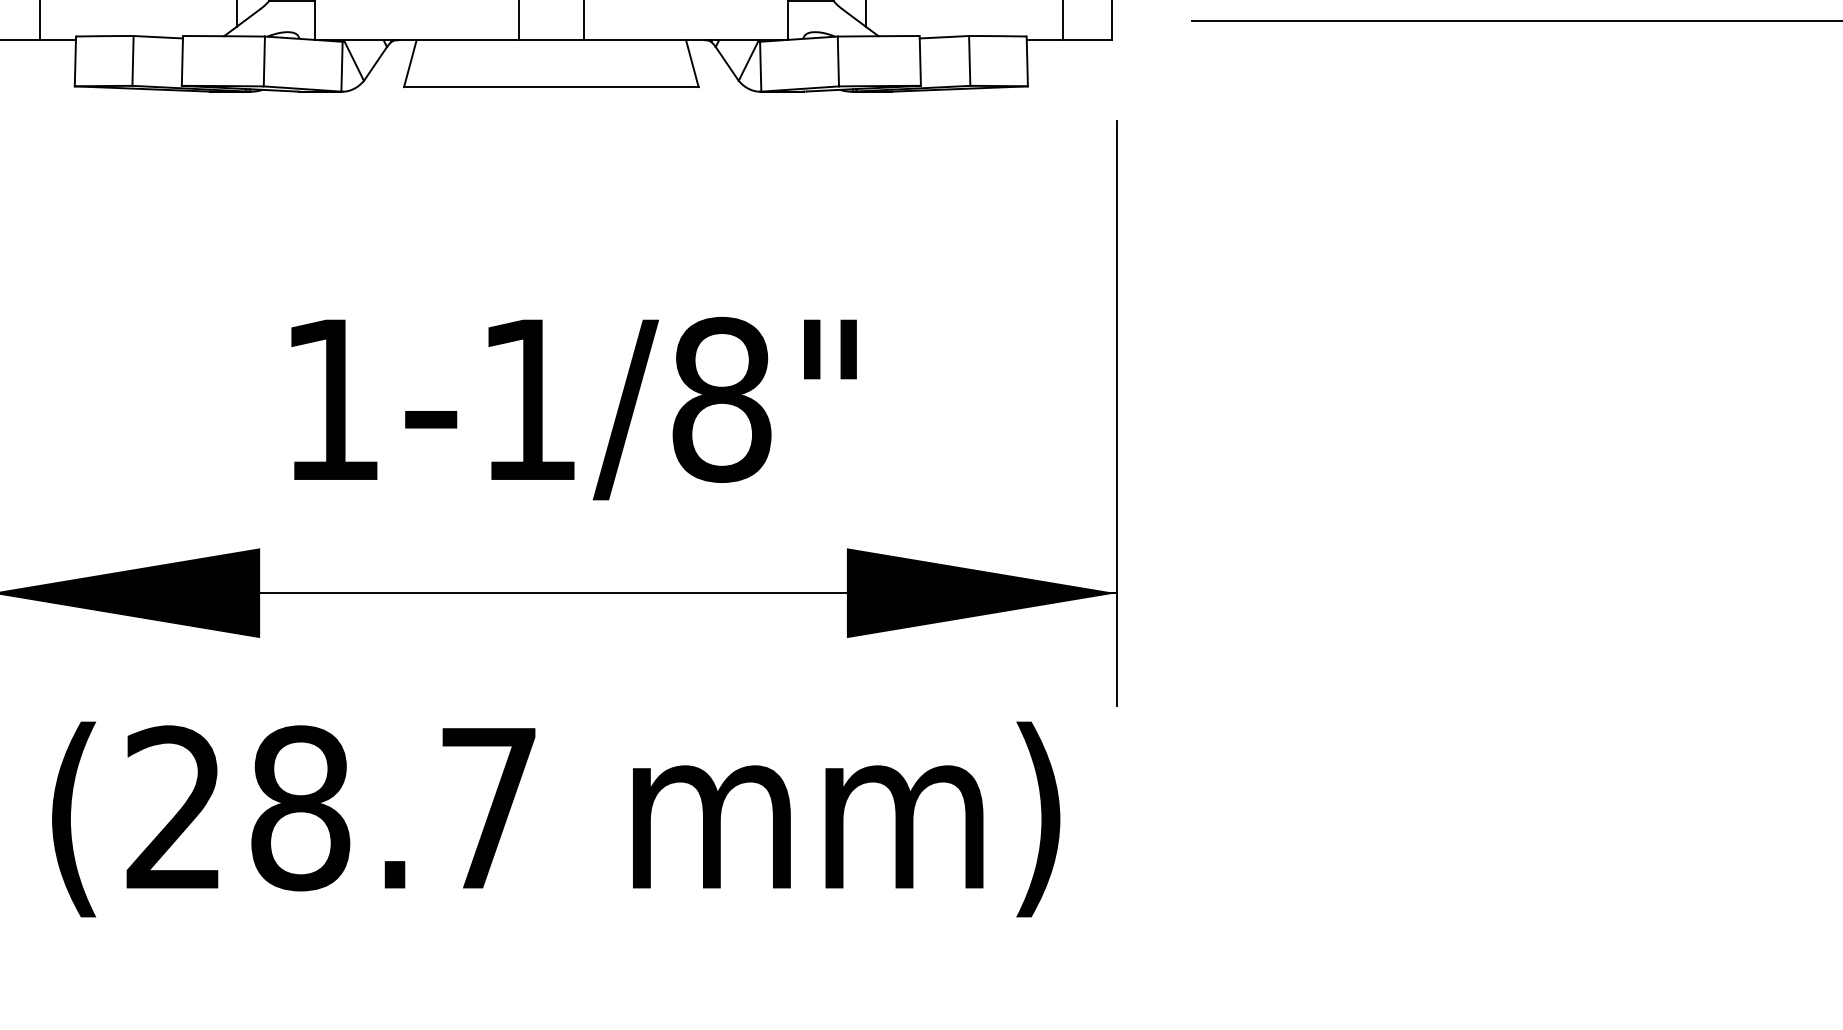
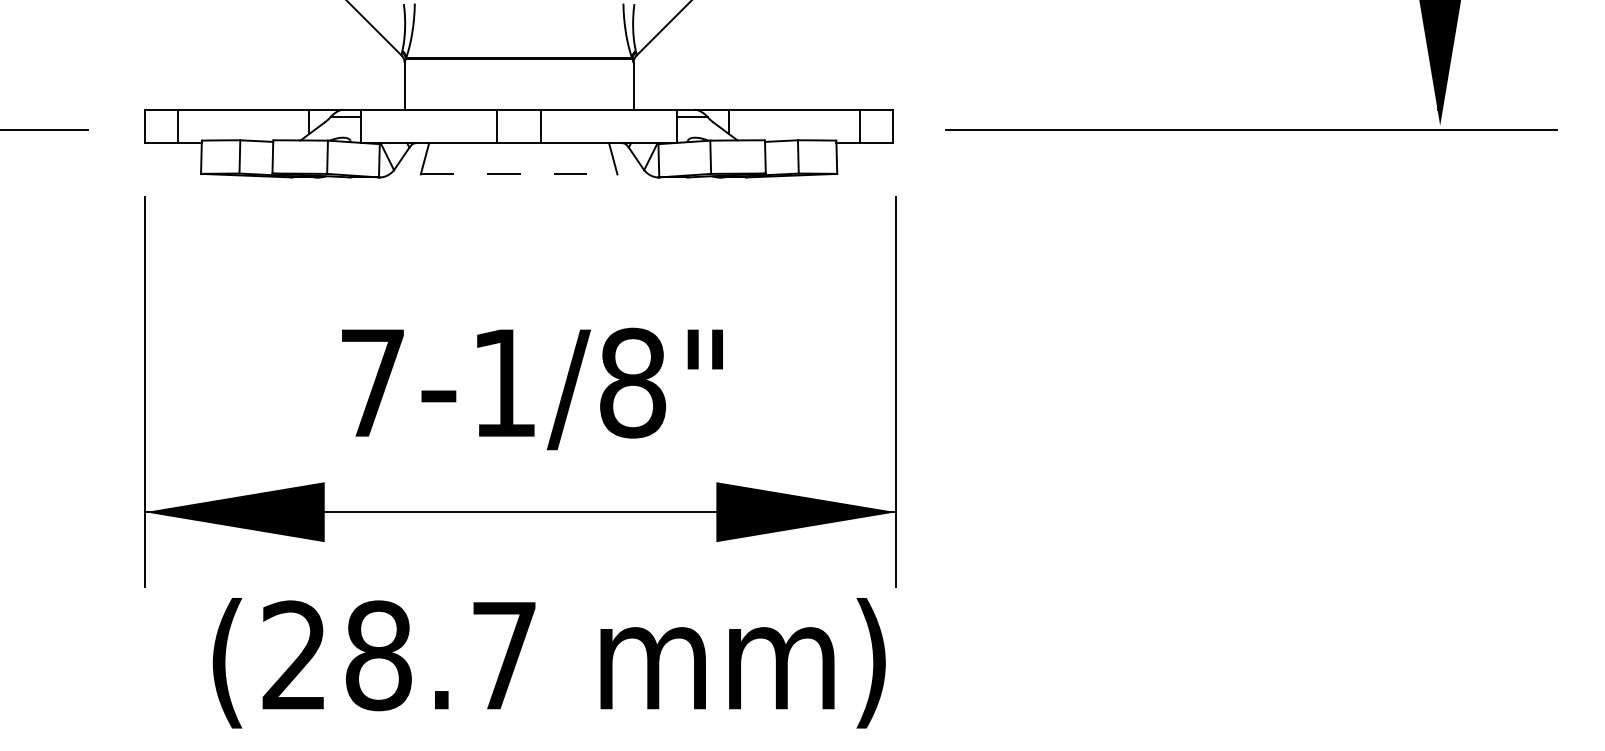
line: (551, 87) -> (519, 174), solid -> dashed
text: (331, 398) -> (372, 382), 1-1/8" -> 7-1/8"
text: (554, 819) -> (548, 663), moved

